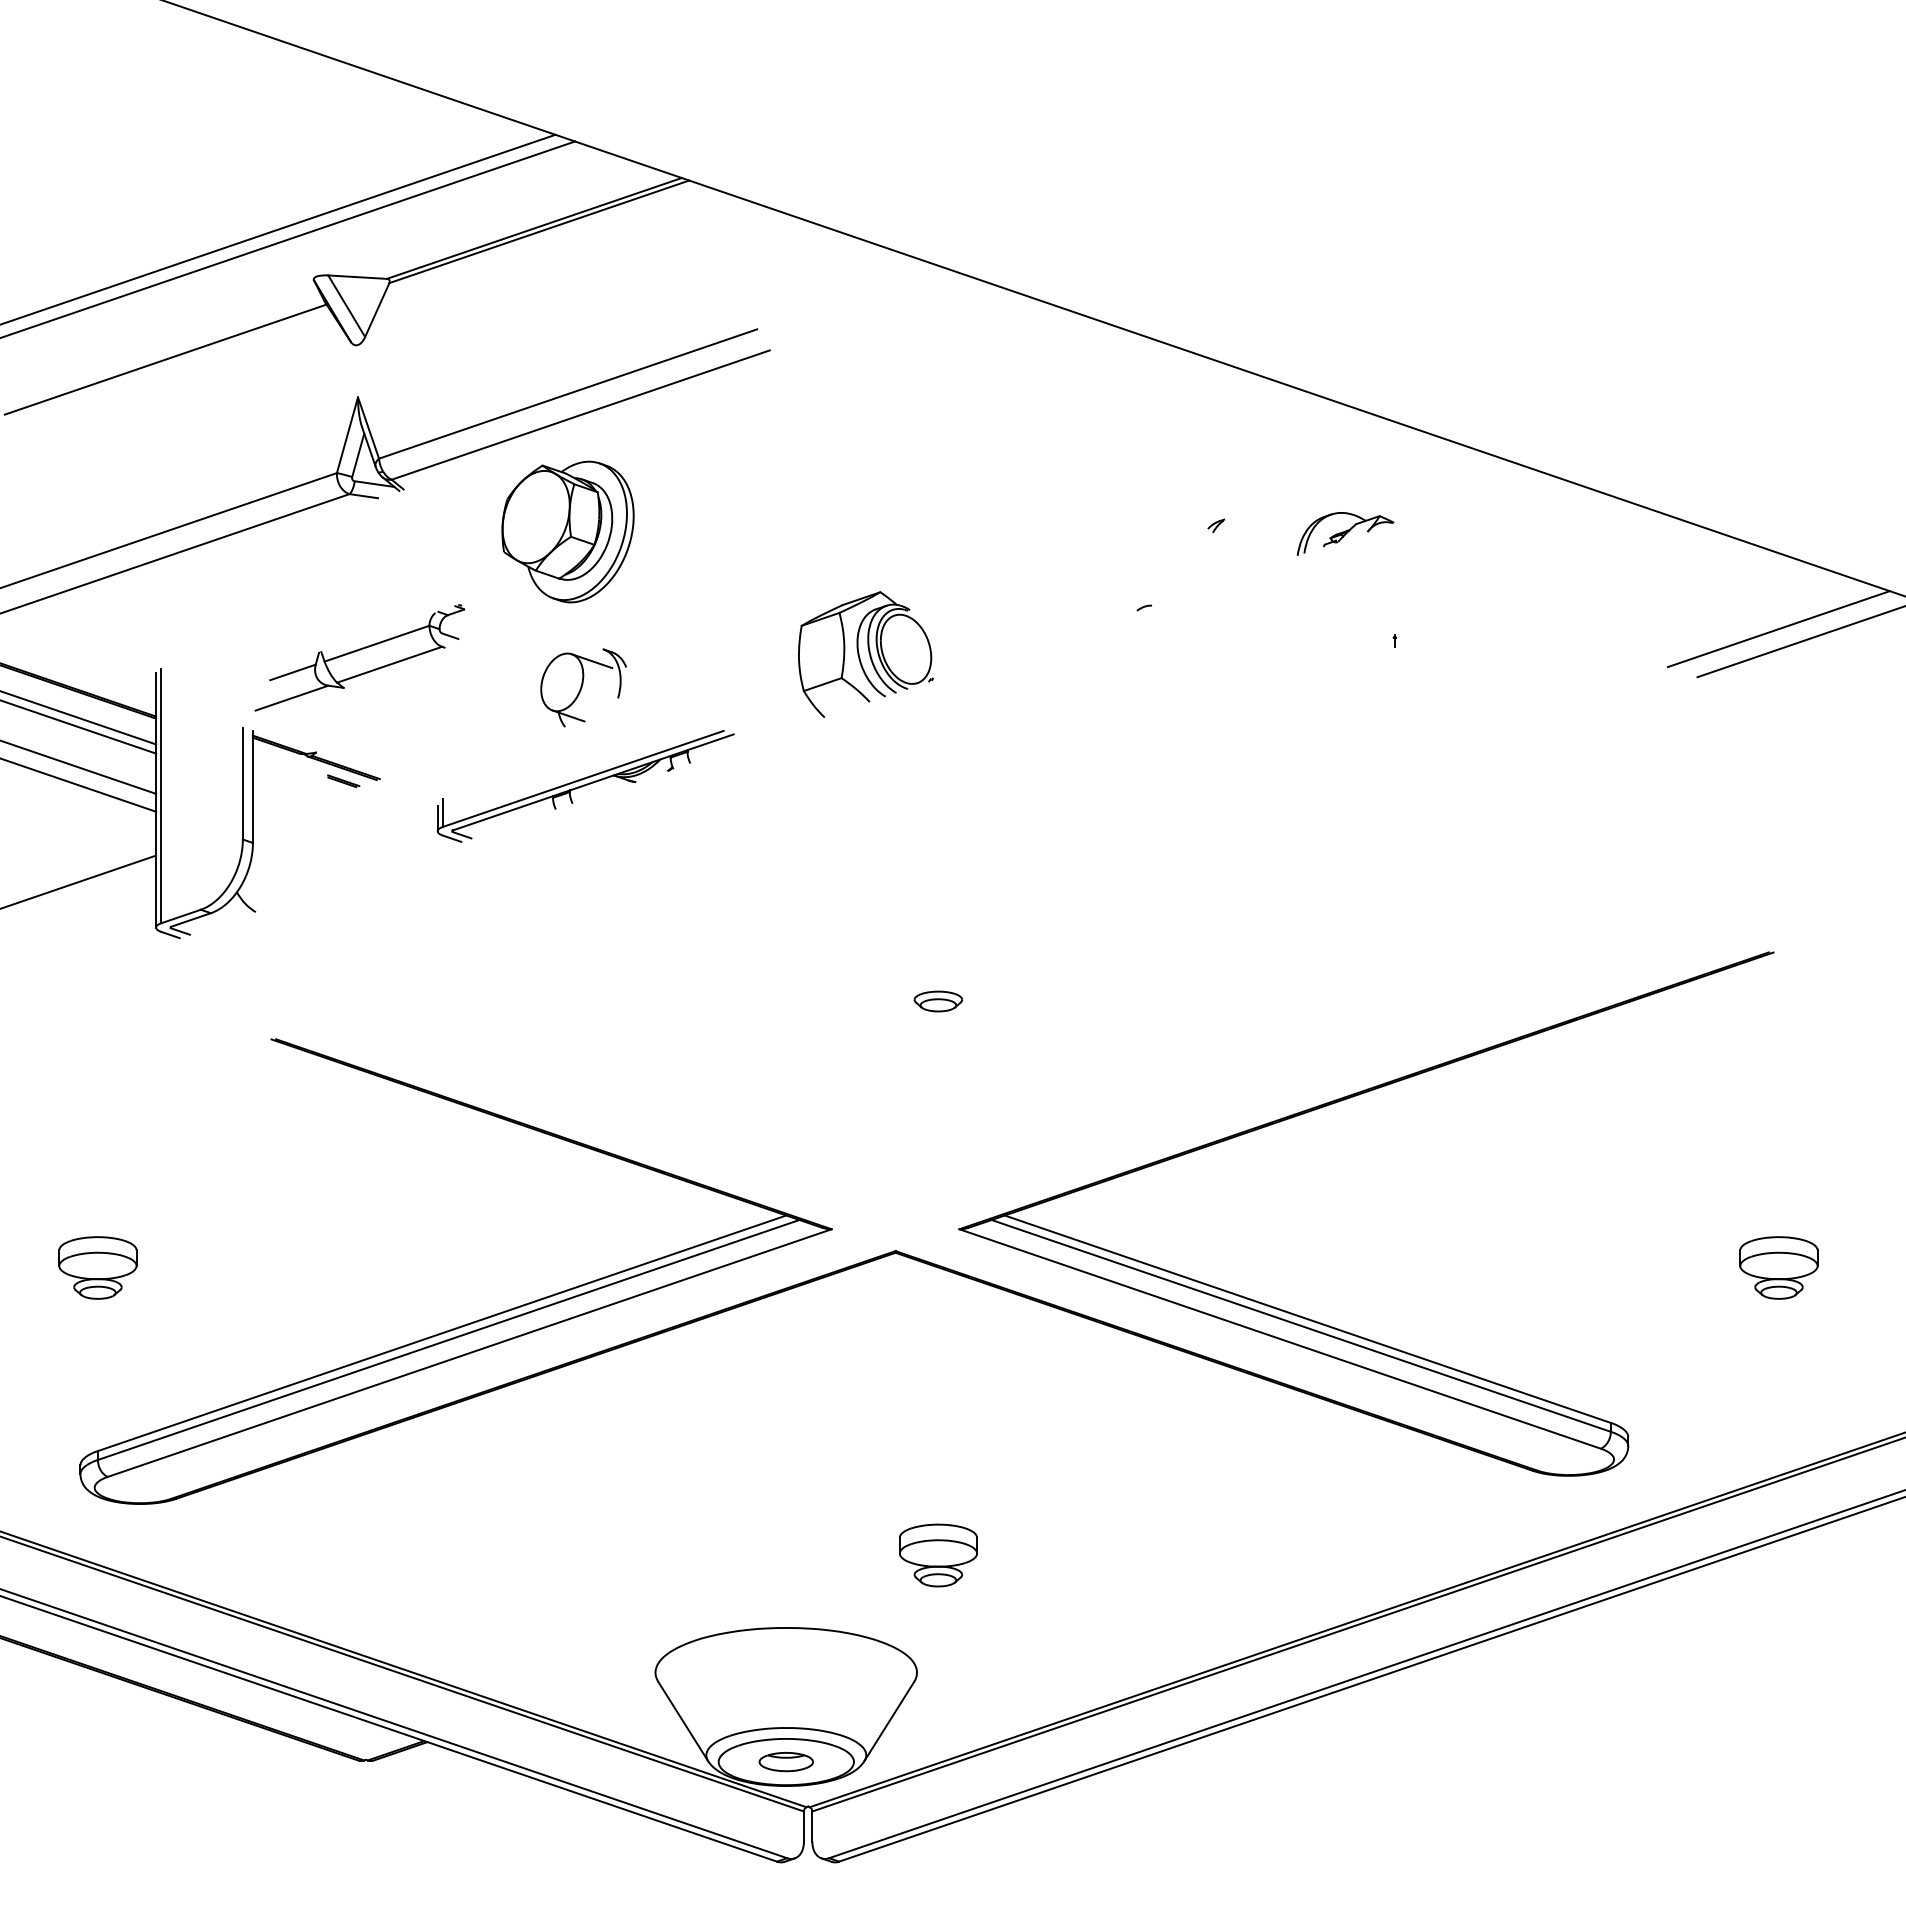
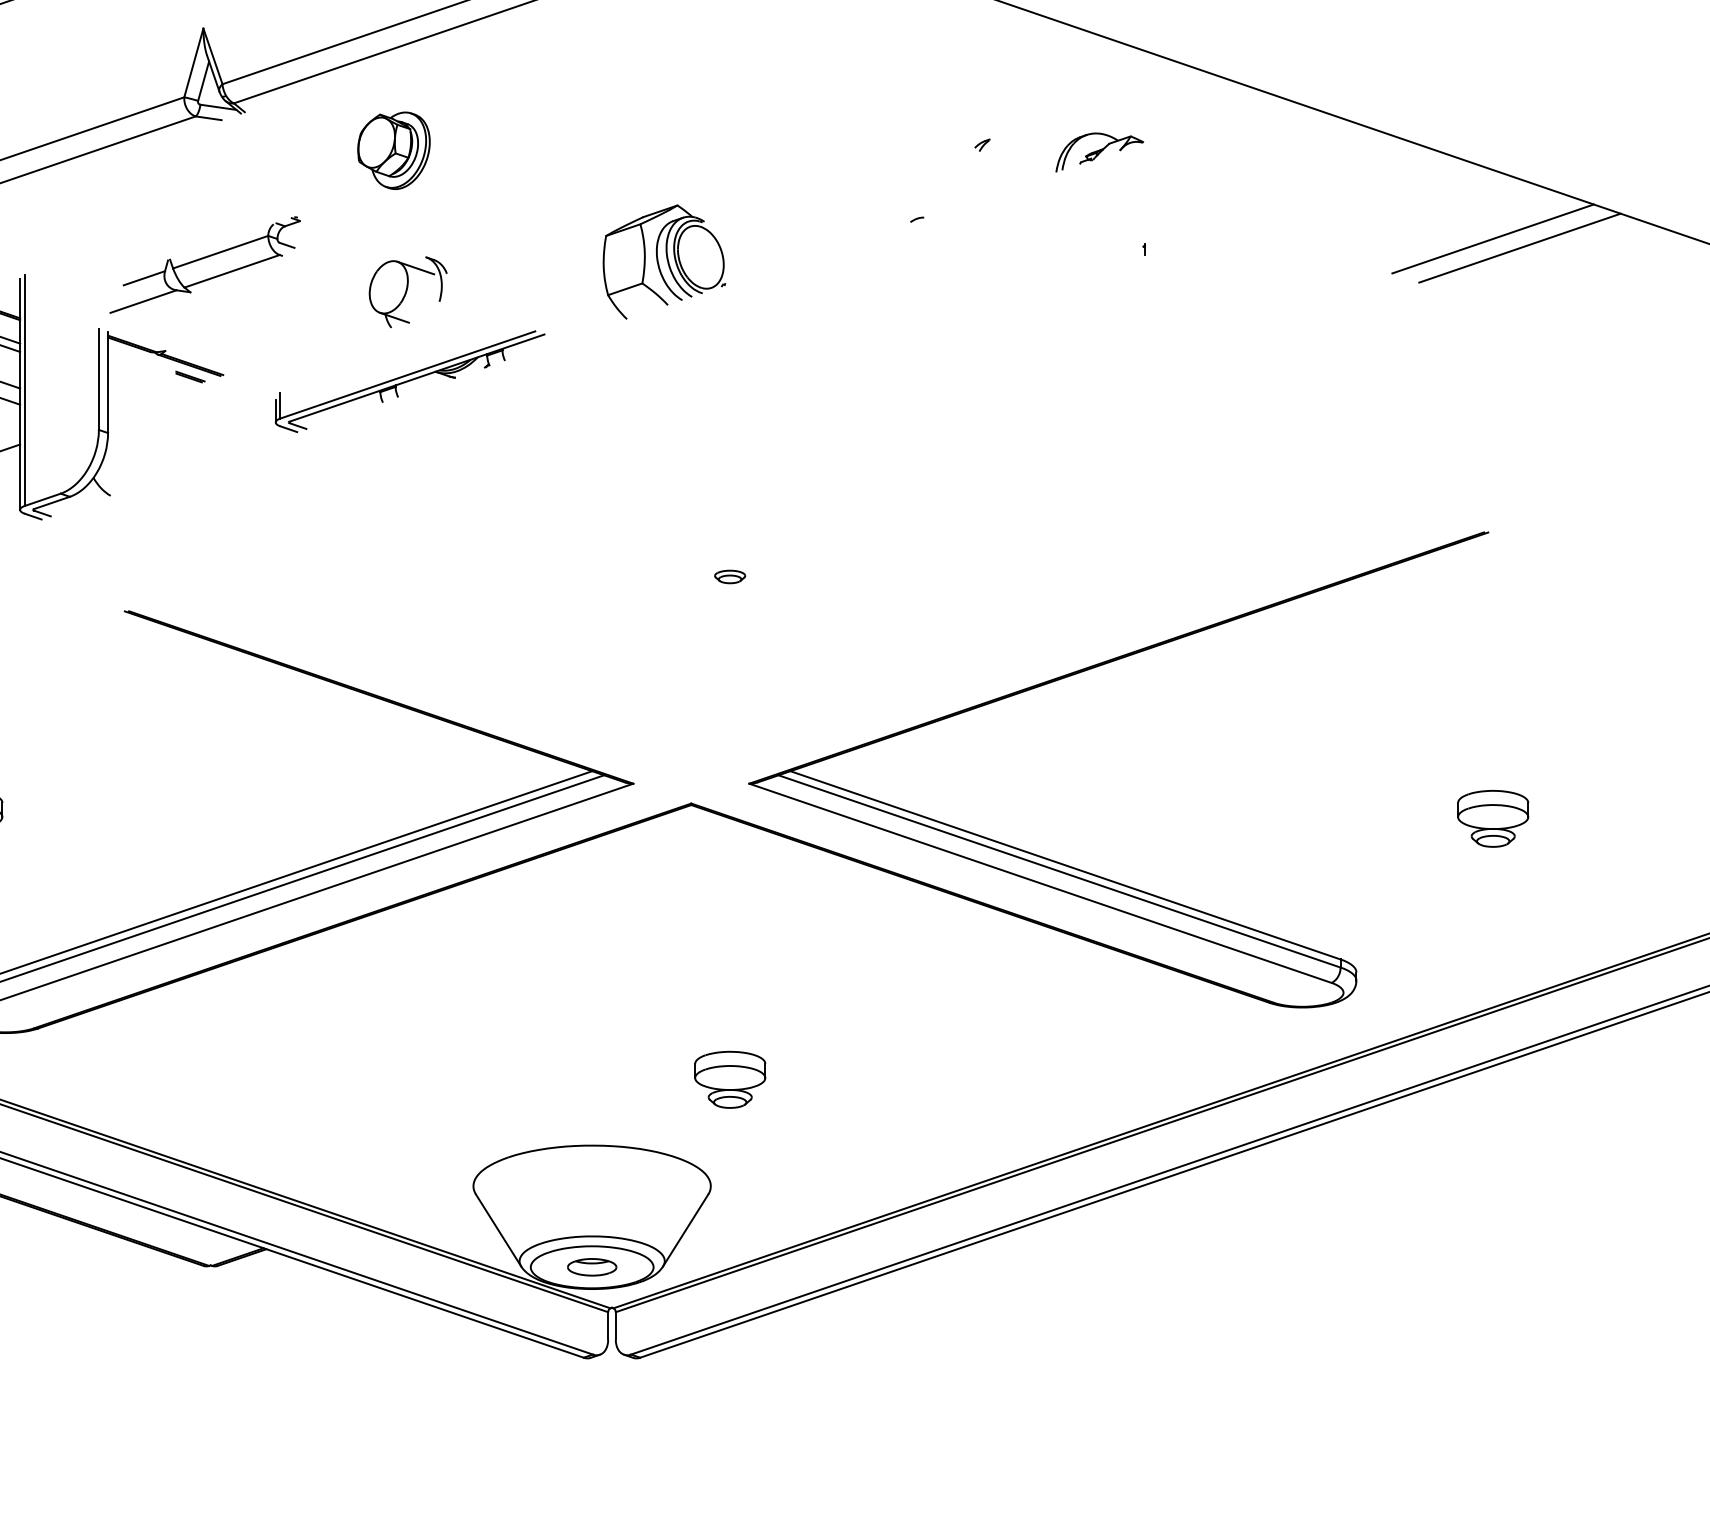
part: (567, 531) -> (393, 150), size x0.6
part: (937, 1001) -> (729, 576), size x0.7

